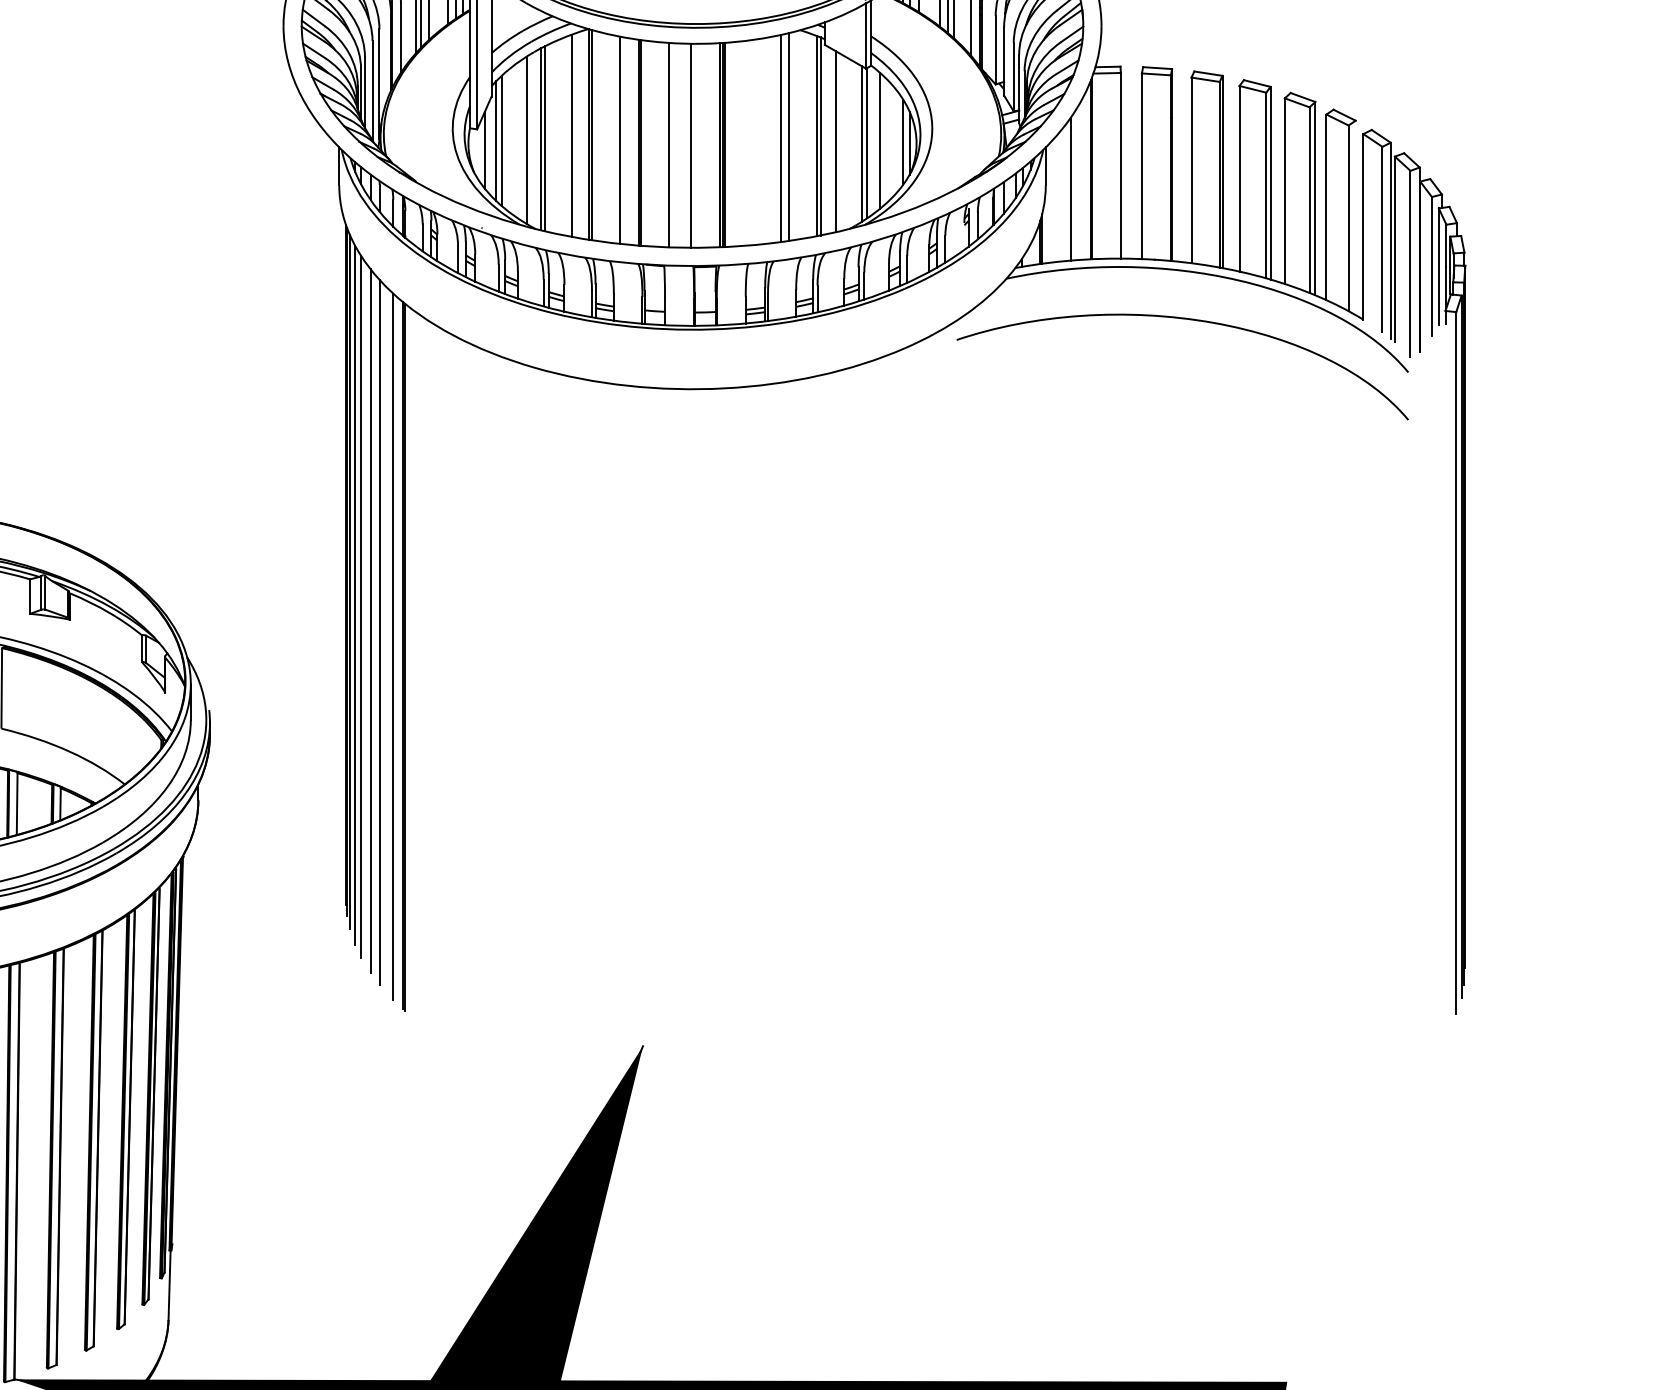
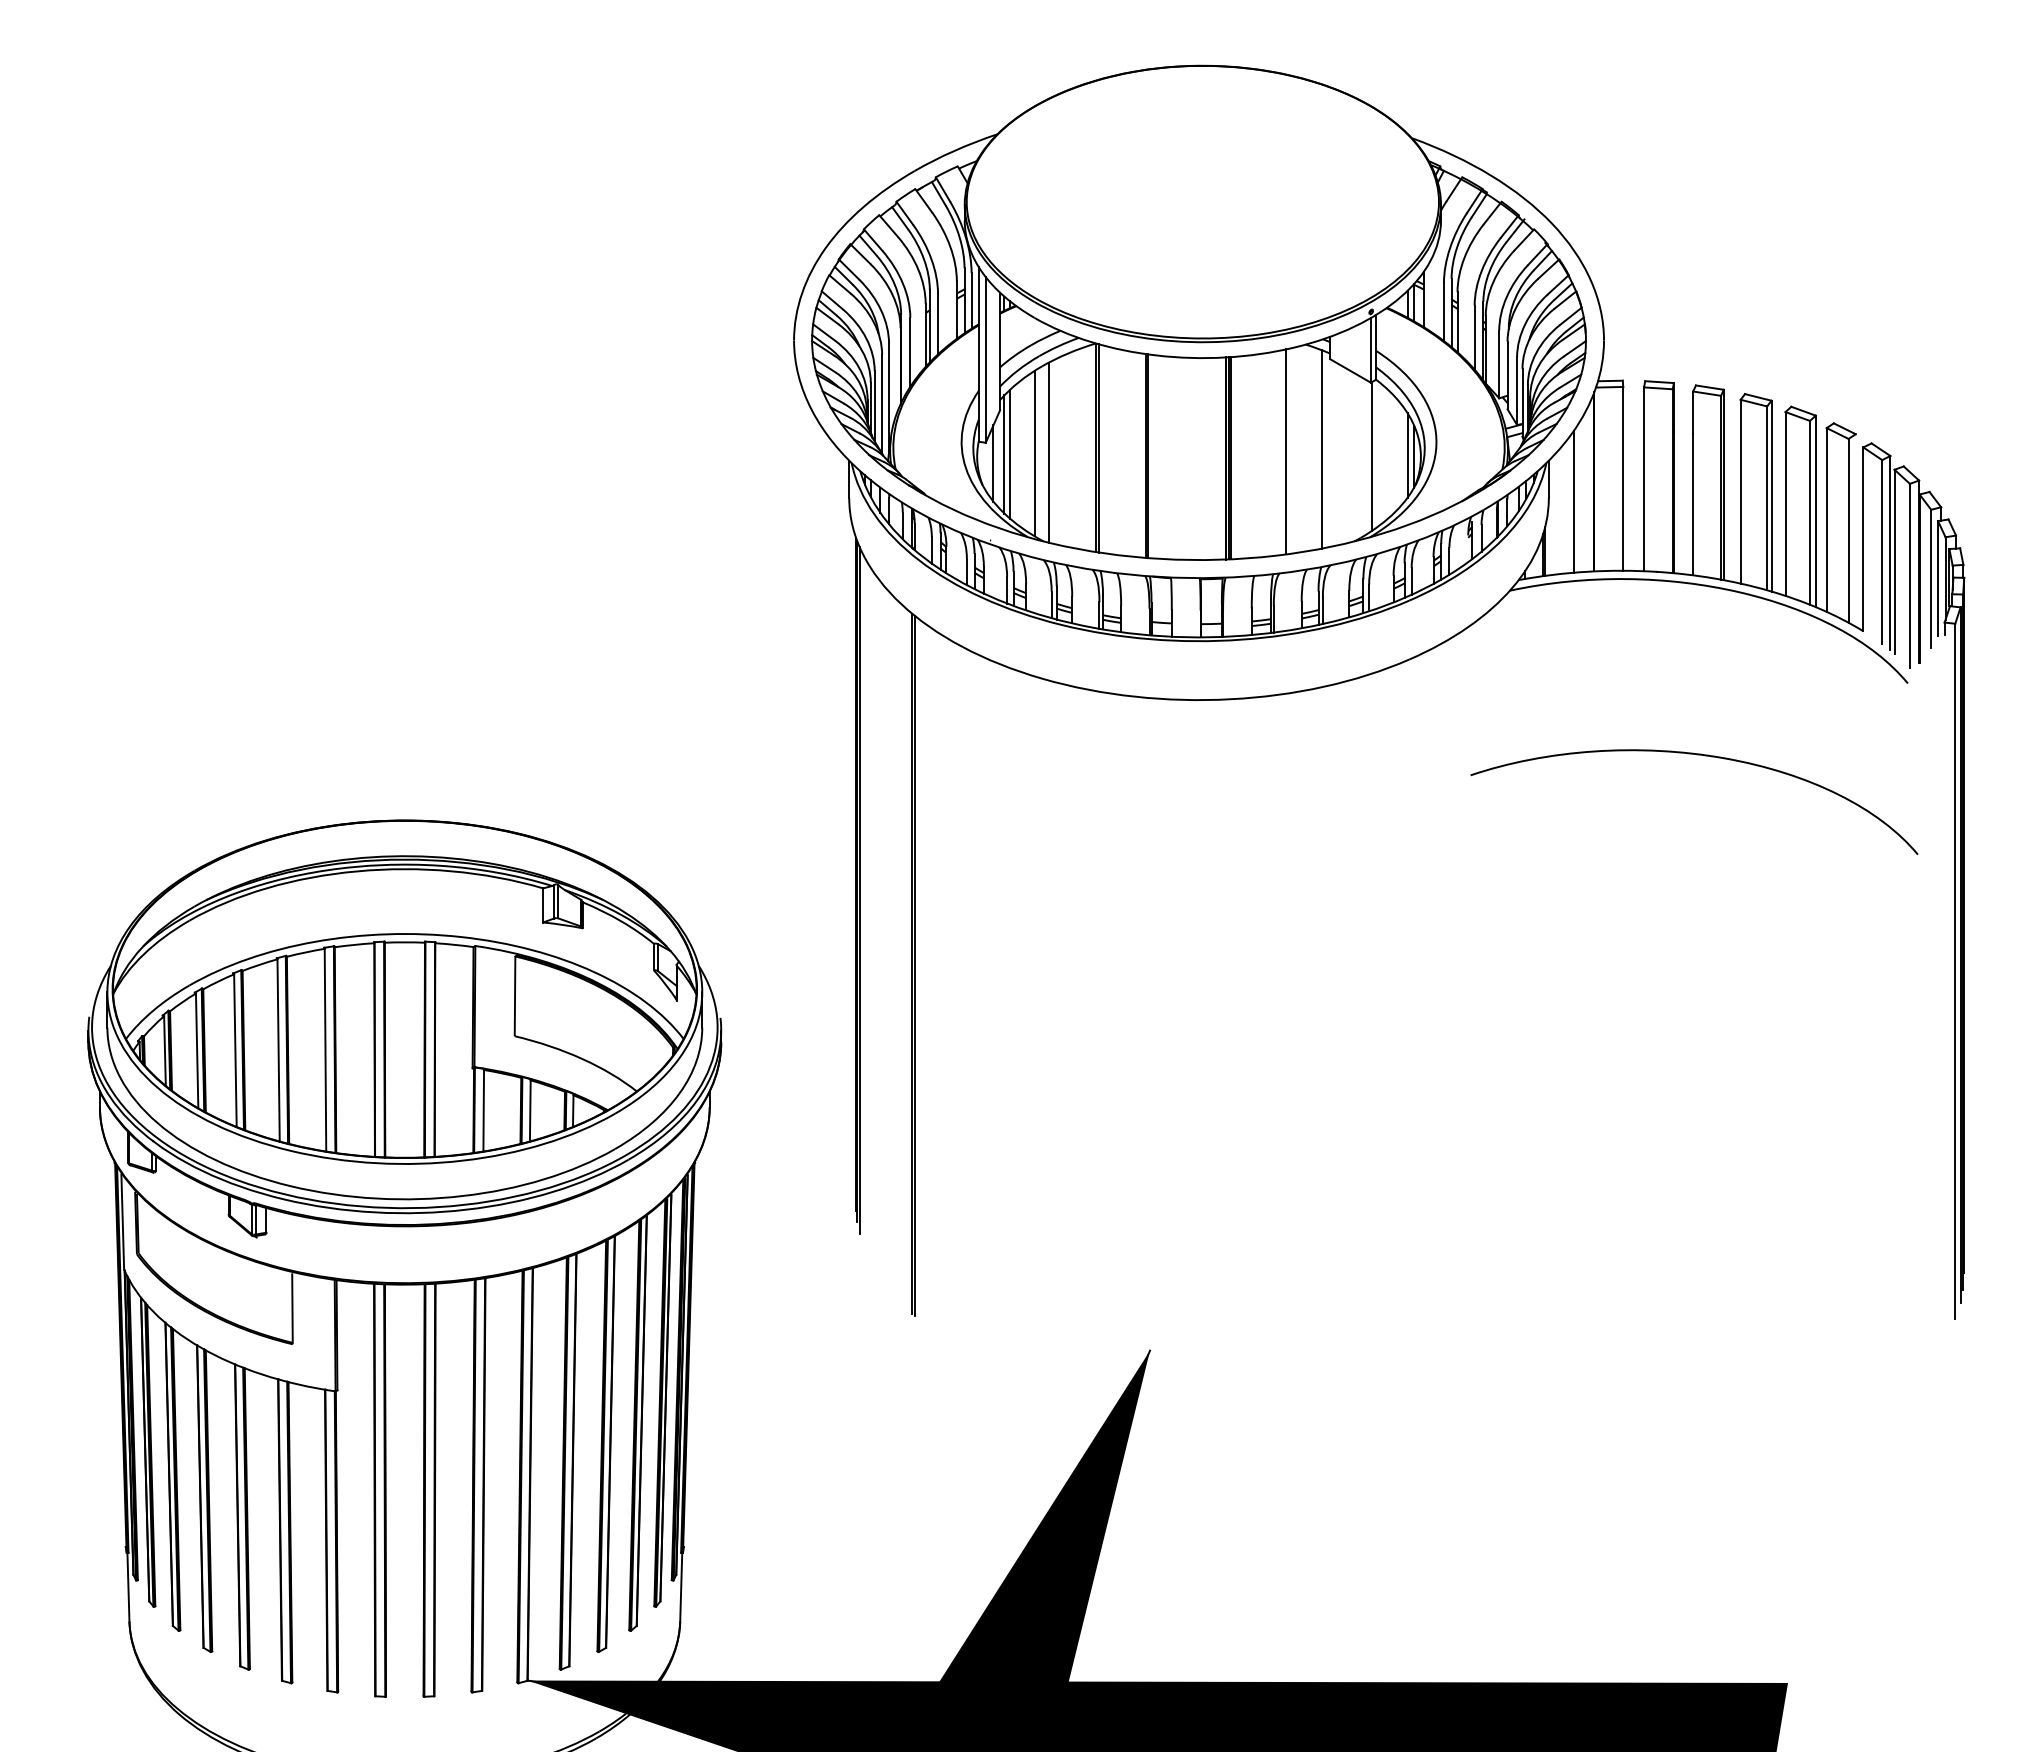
line: (571, 135) -> (1079, 448), removed
line: (820, 136) -> (1325, 449), removed
line: (789, 137) -> (1295, 450), removed
line: (545, 138) -> (1053, 451), removed
line: (620, 140) -> (1127, 453), removed
line: (879, 140) -> (1384, 453), removed
line: (836, 141) -> (1341, 454), removed
line: (861, 144) -> (1366, 457), removed
line: (669, 145) -> (1176, 458), removed
line: (690, 146) -> (1197, 459), removed
curve: (1184, 319) -> (1696, 755), moved
line: (354, 595) -> (864, 904), removed
line: (360, 605) -> (870, 914), removed
line: (370, 620) -> (880, 929), removed
line: (379, 632) -> (889, 940), removed
line: (393, 647) -> (902, 955), removed

